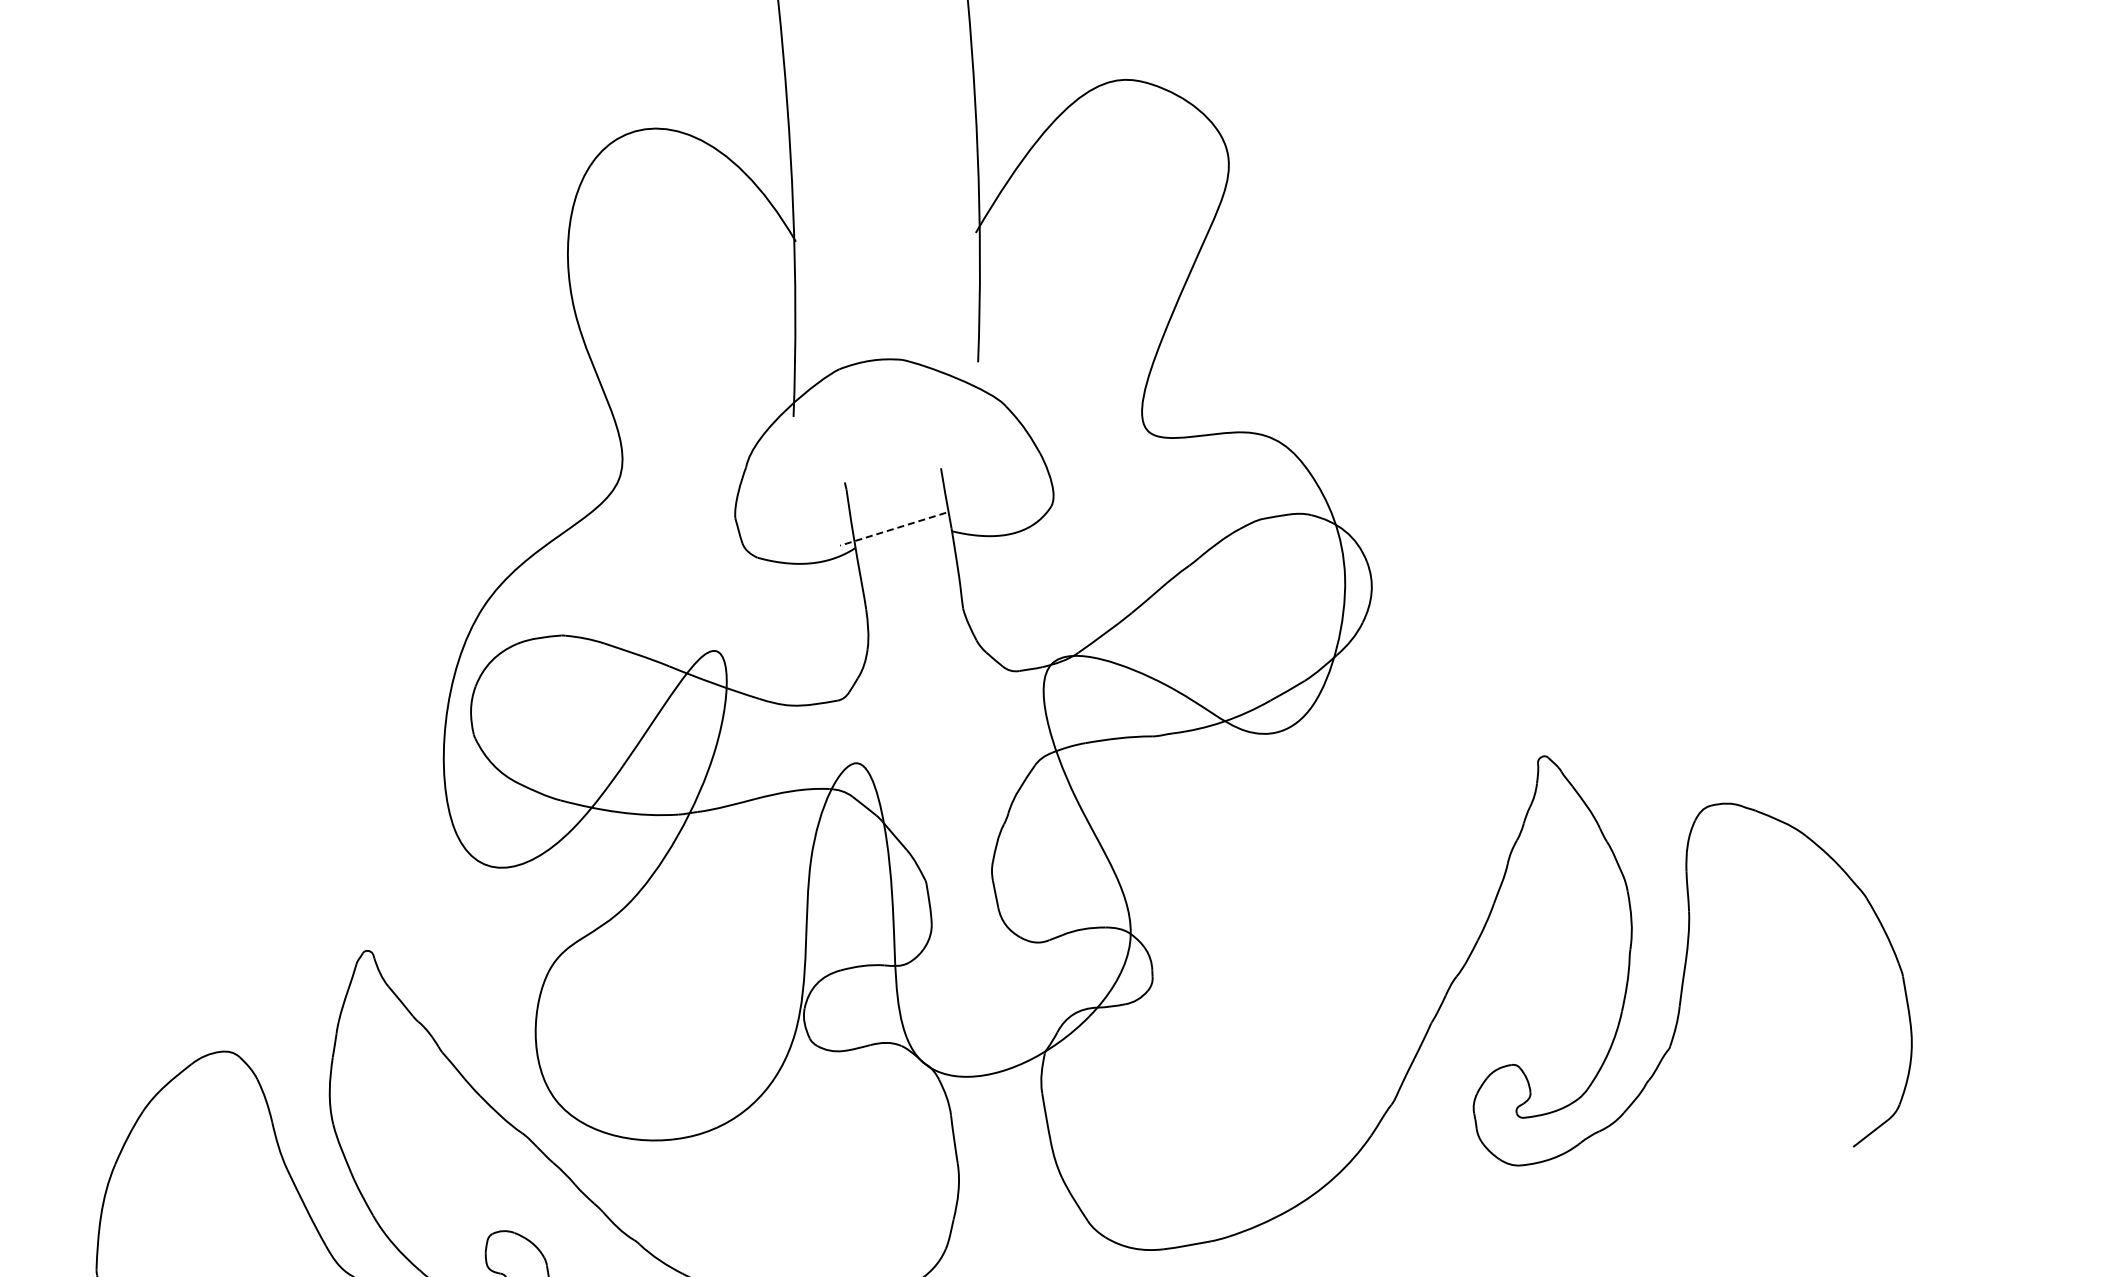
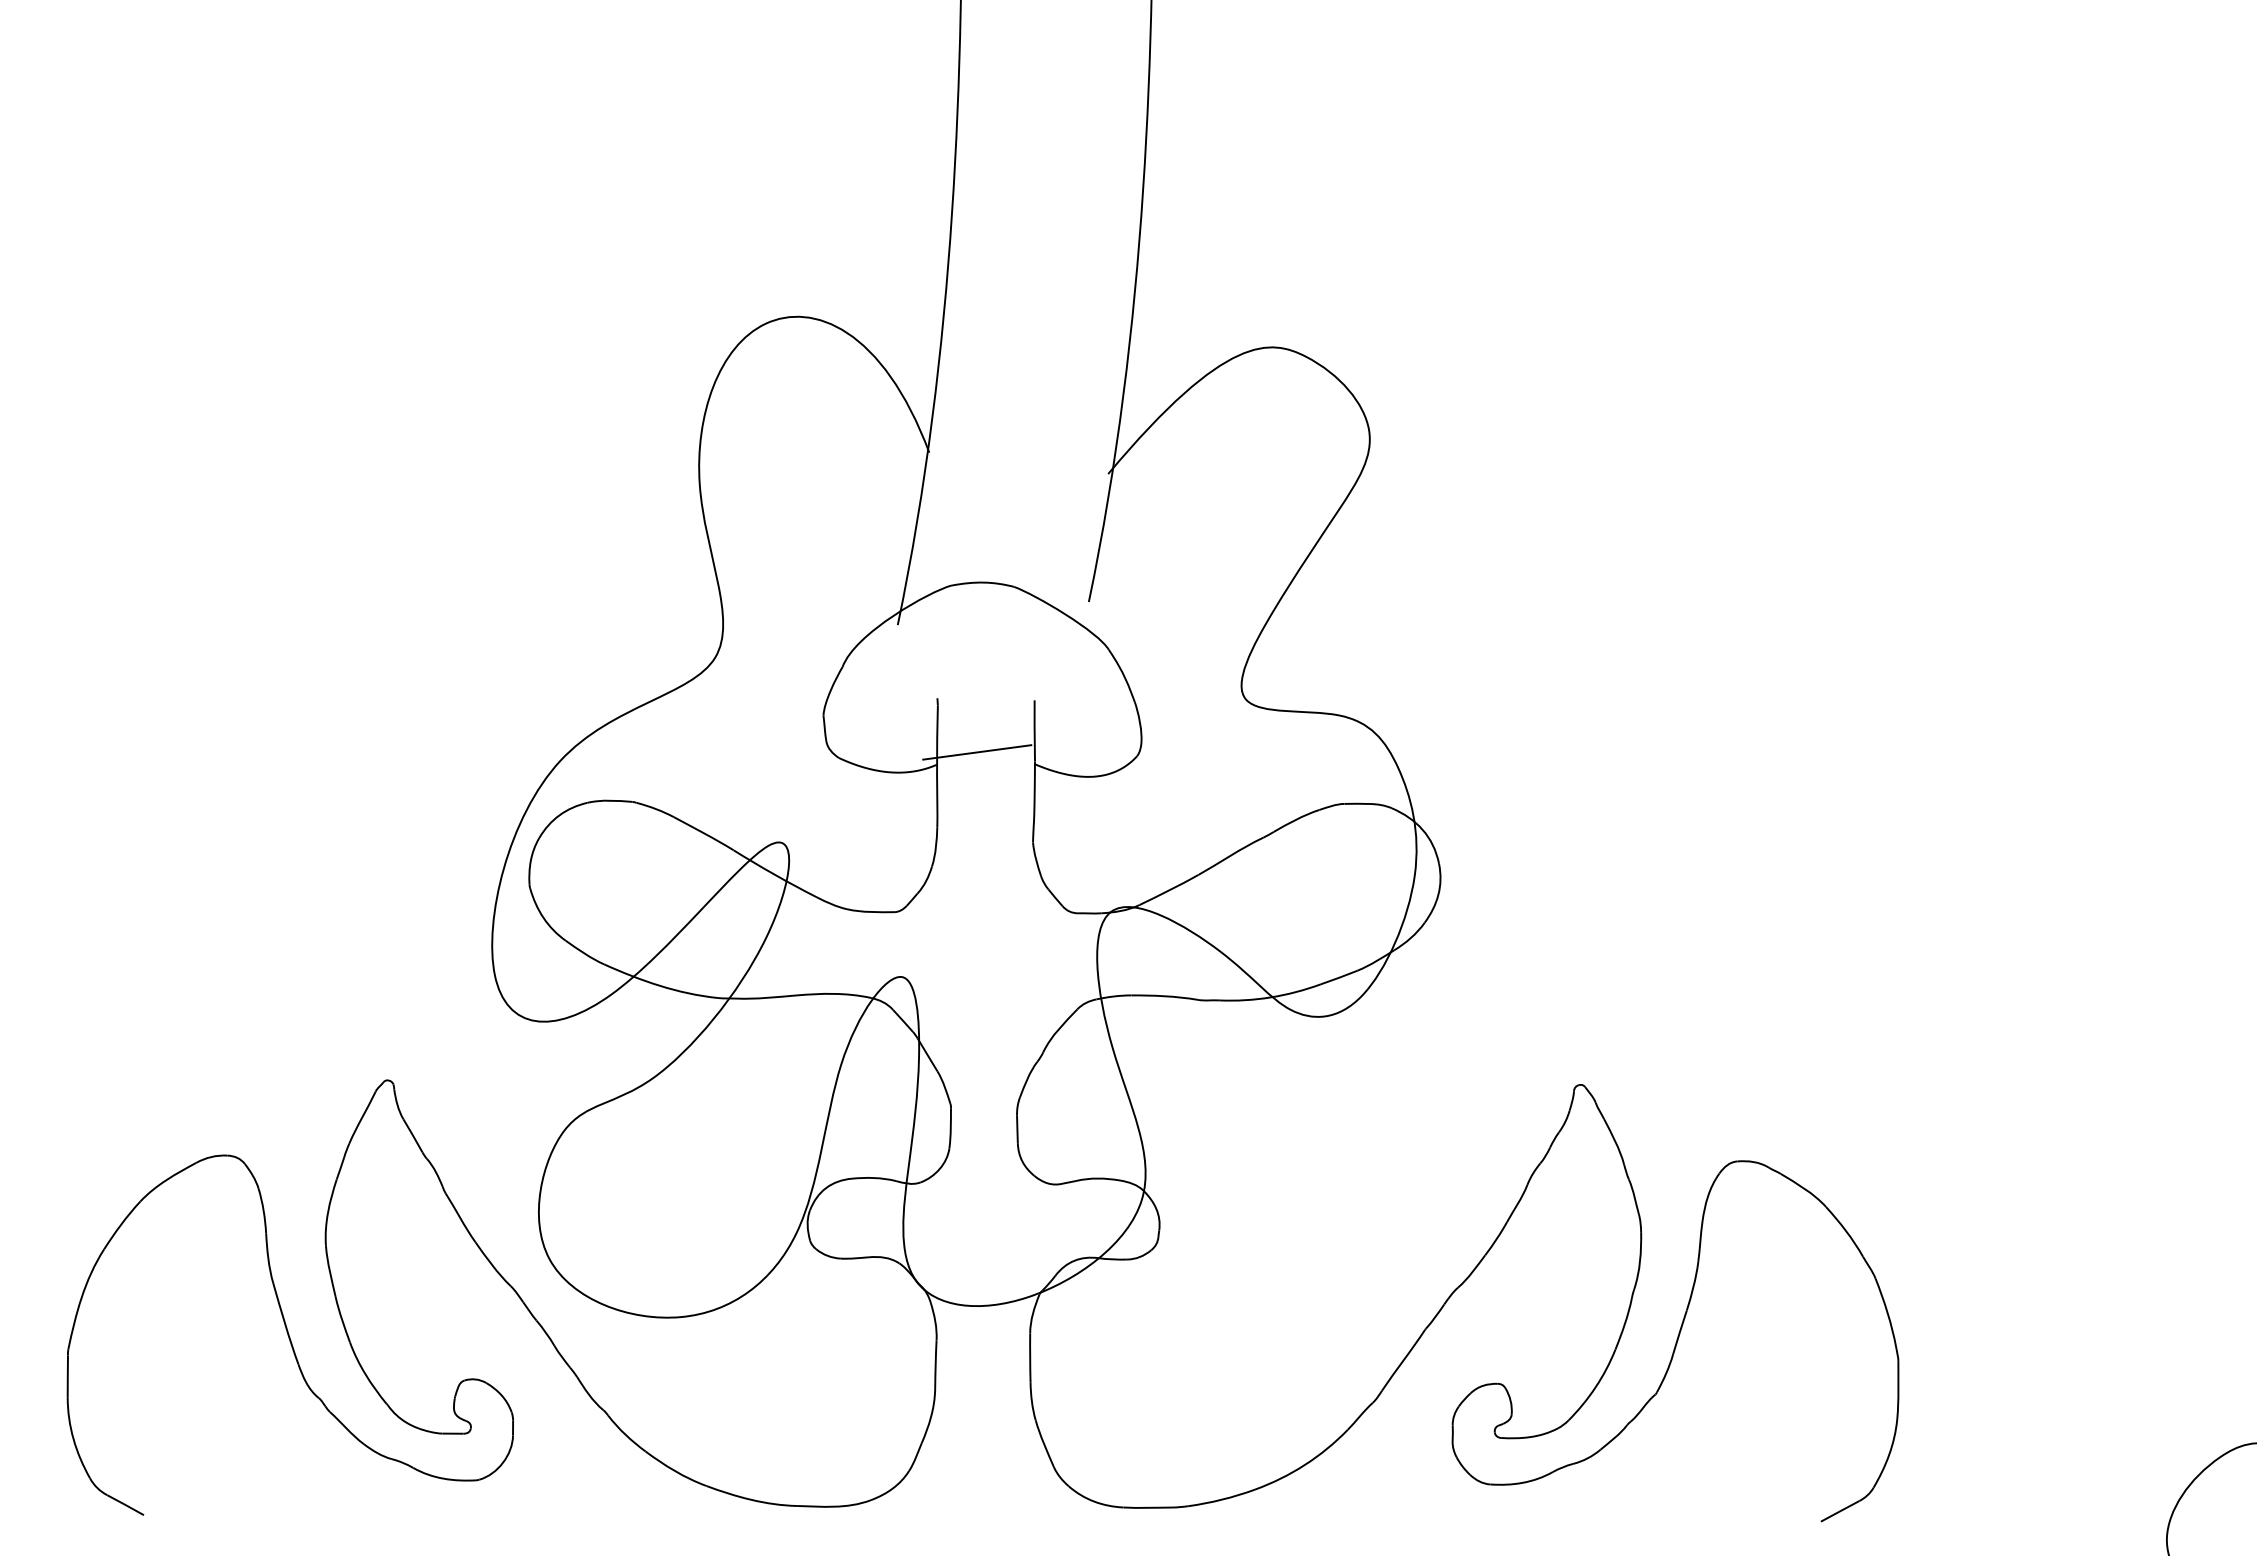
line: (892, 529) -> (976, 752), dashed -> solid

